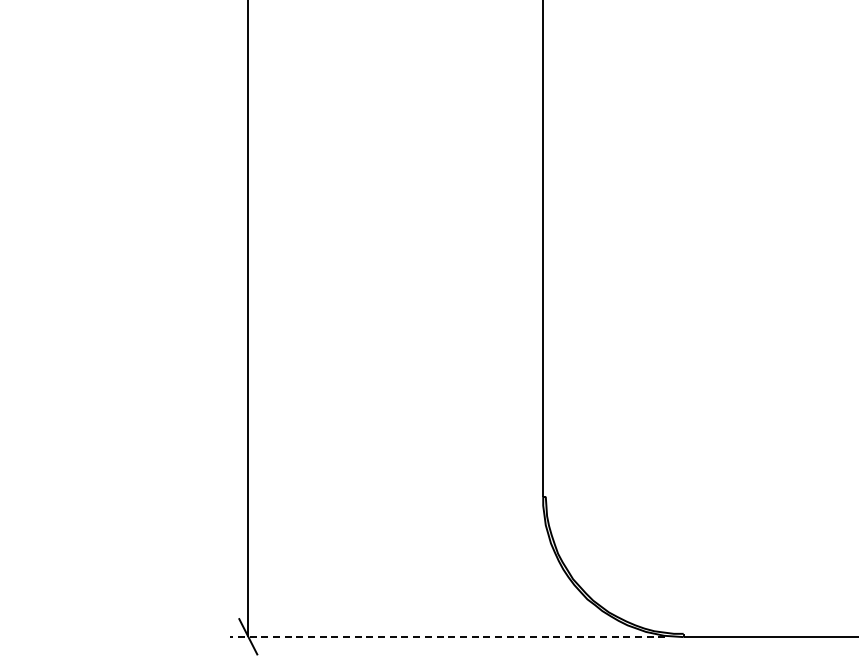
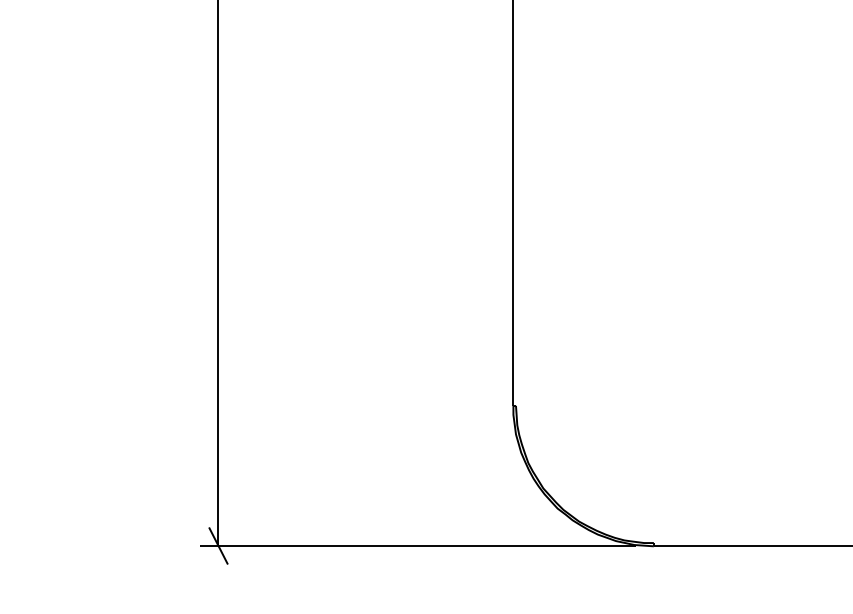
line: (447, 637) -> (417, 546), dashed -> solid

